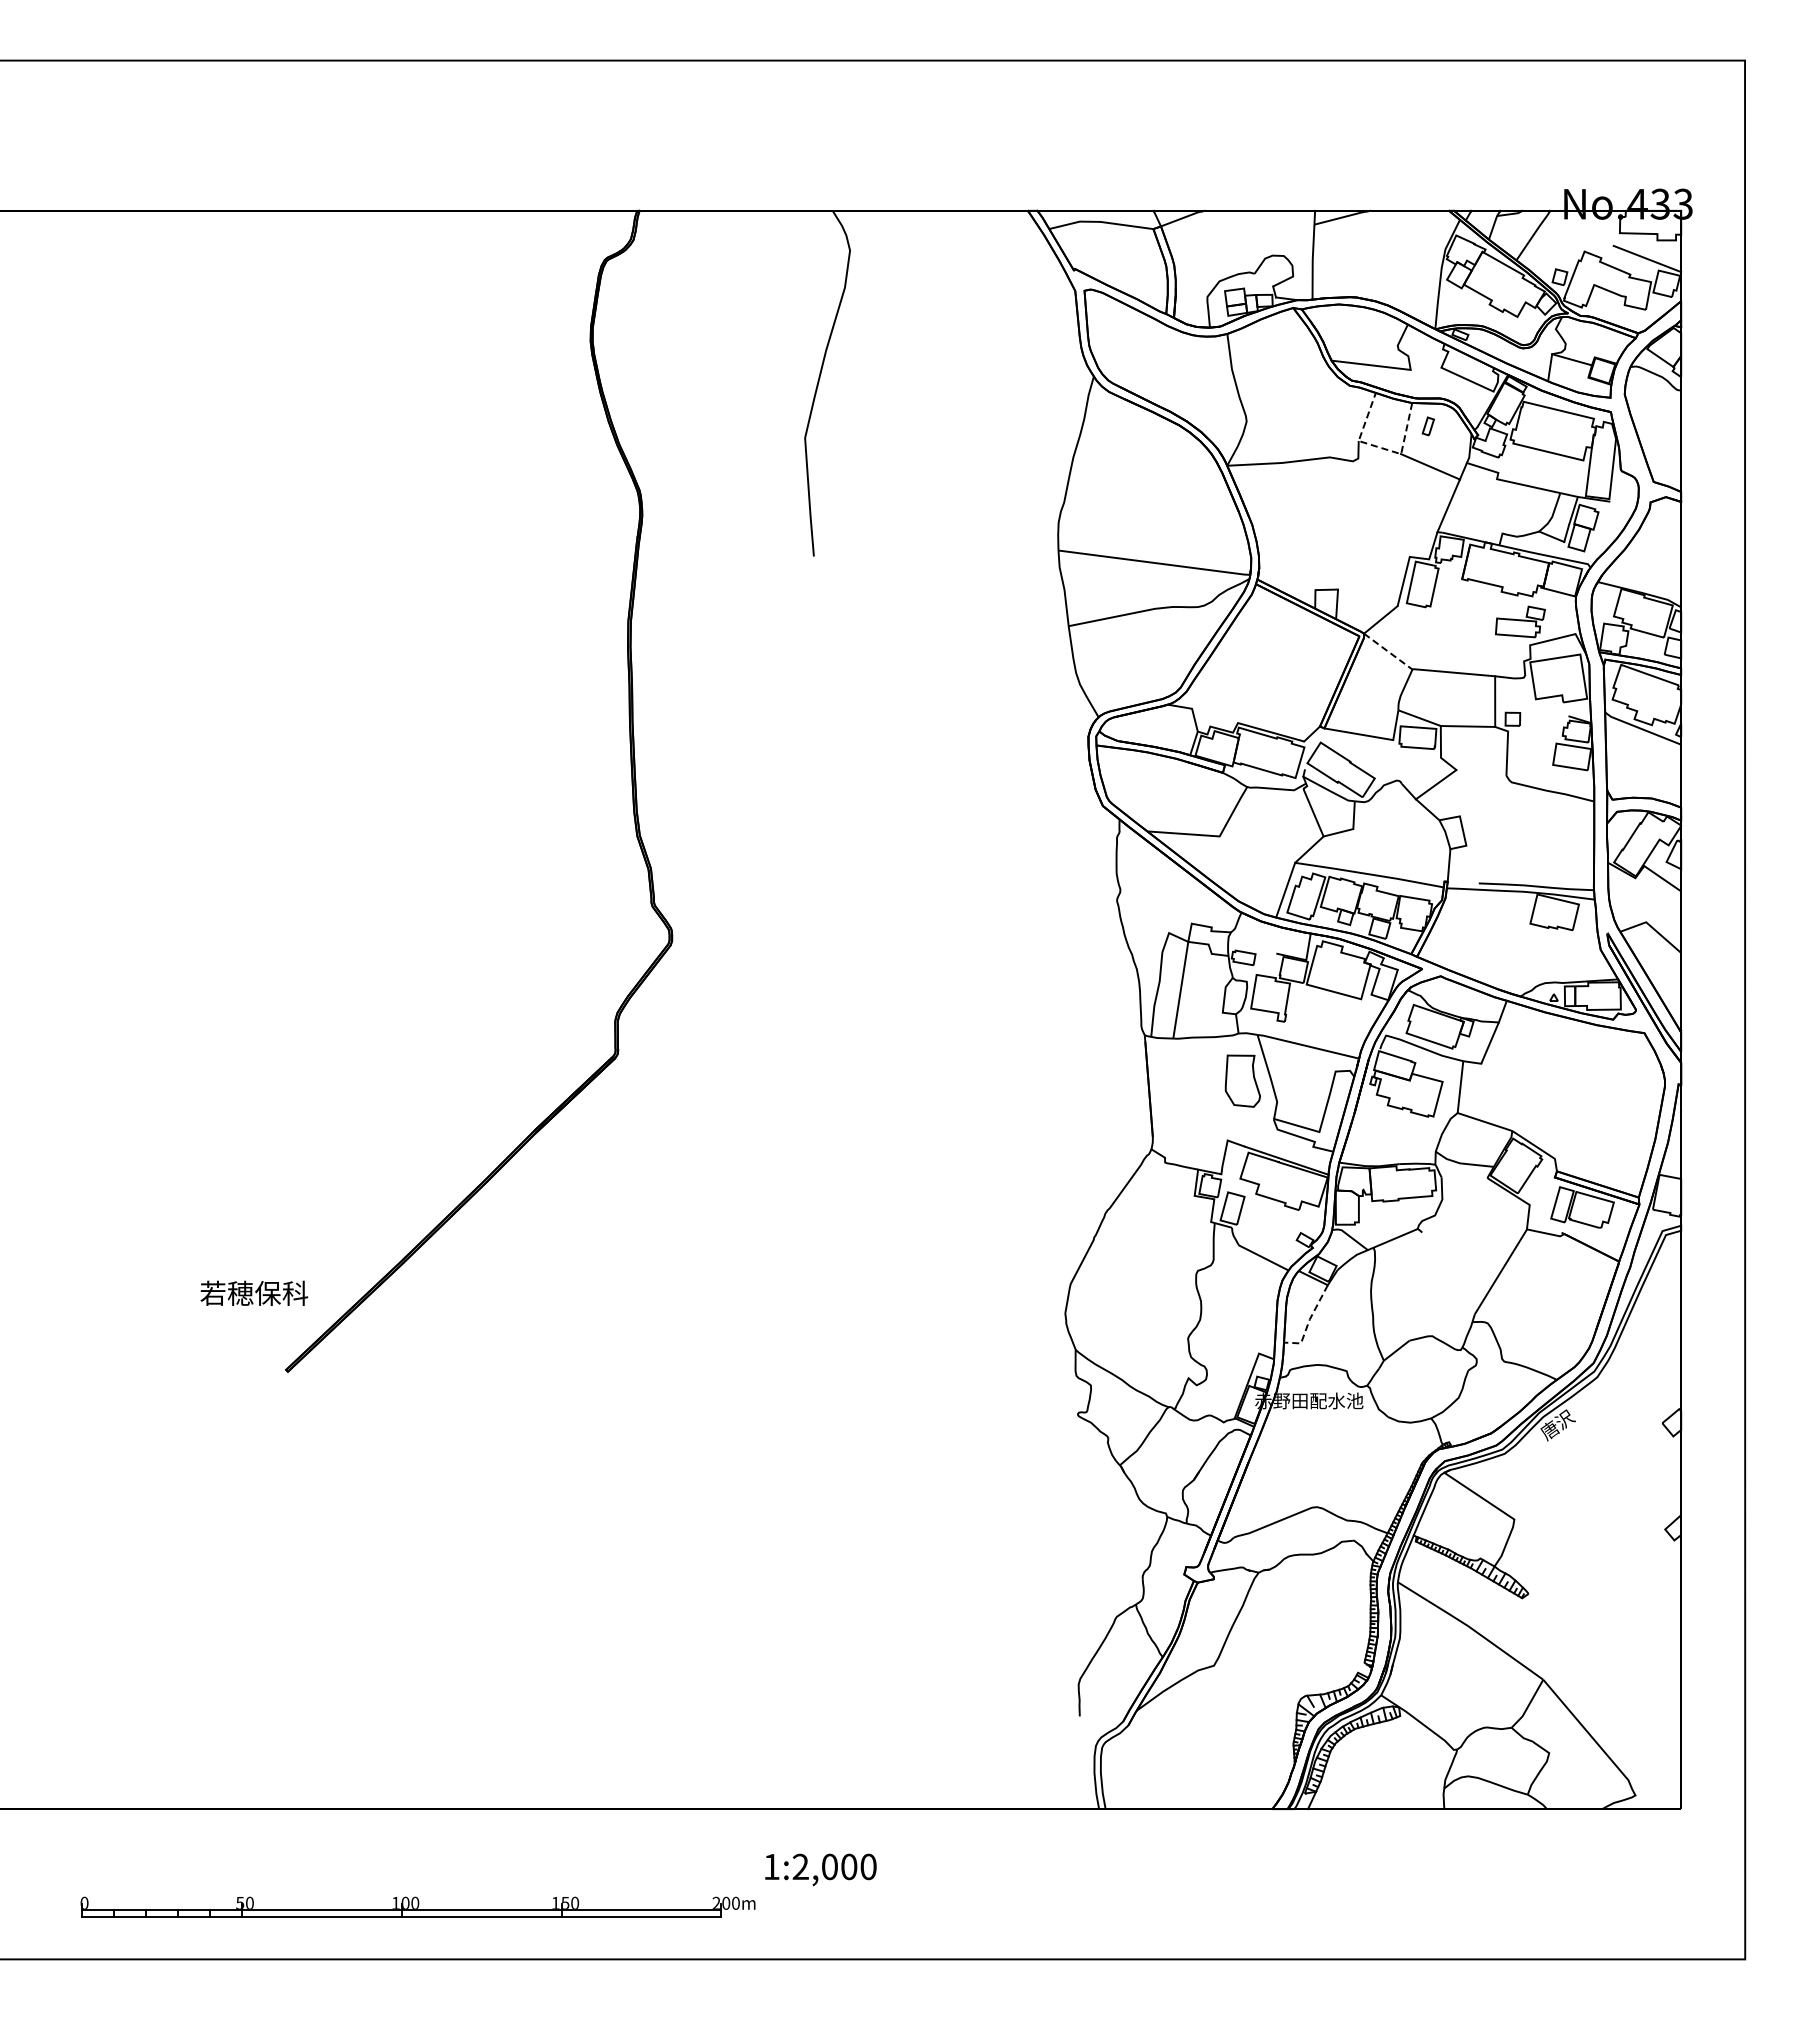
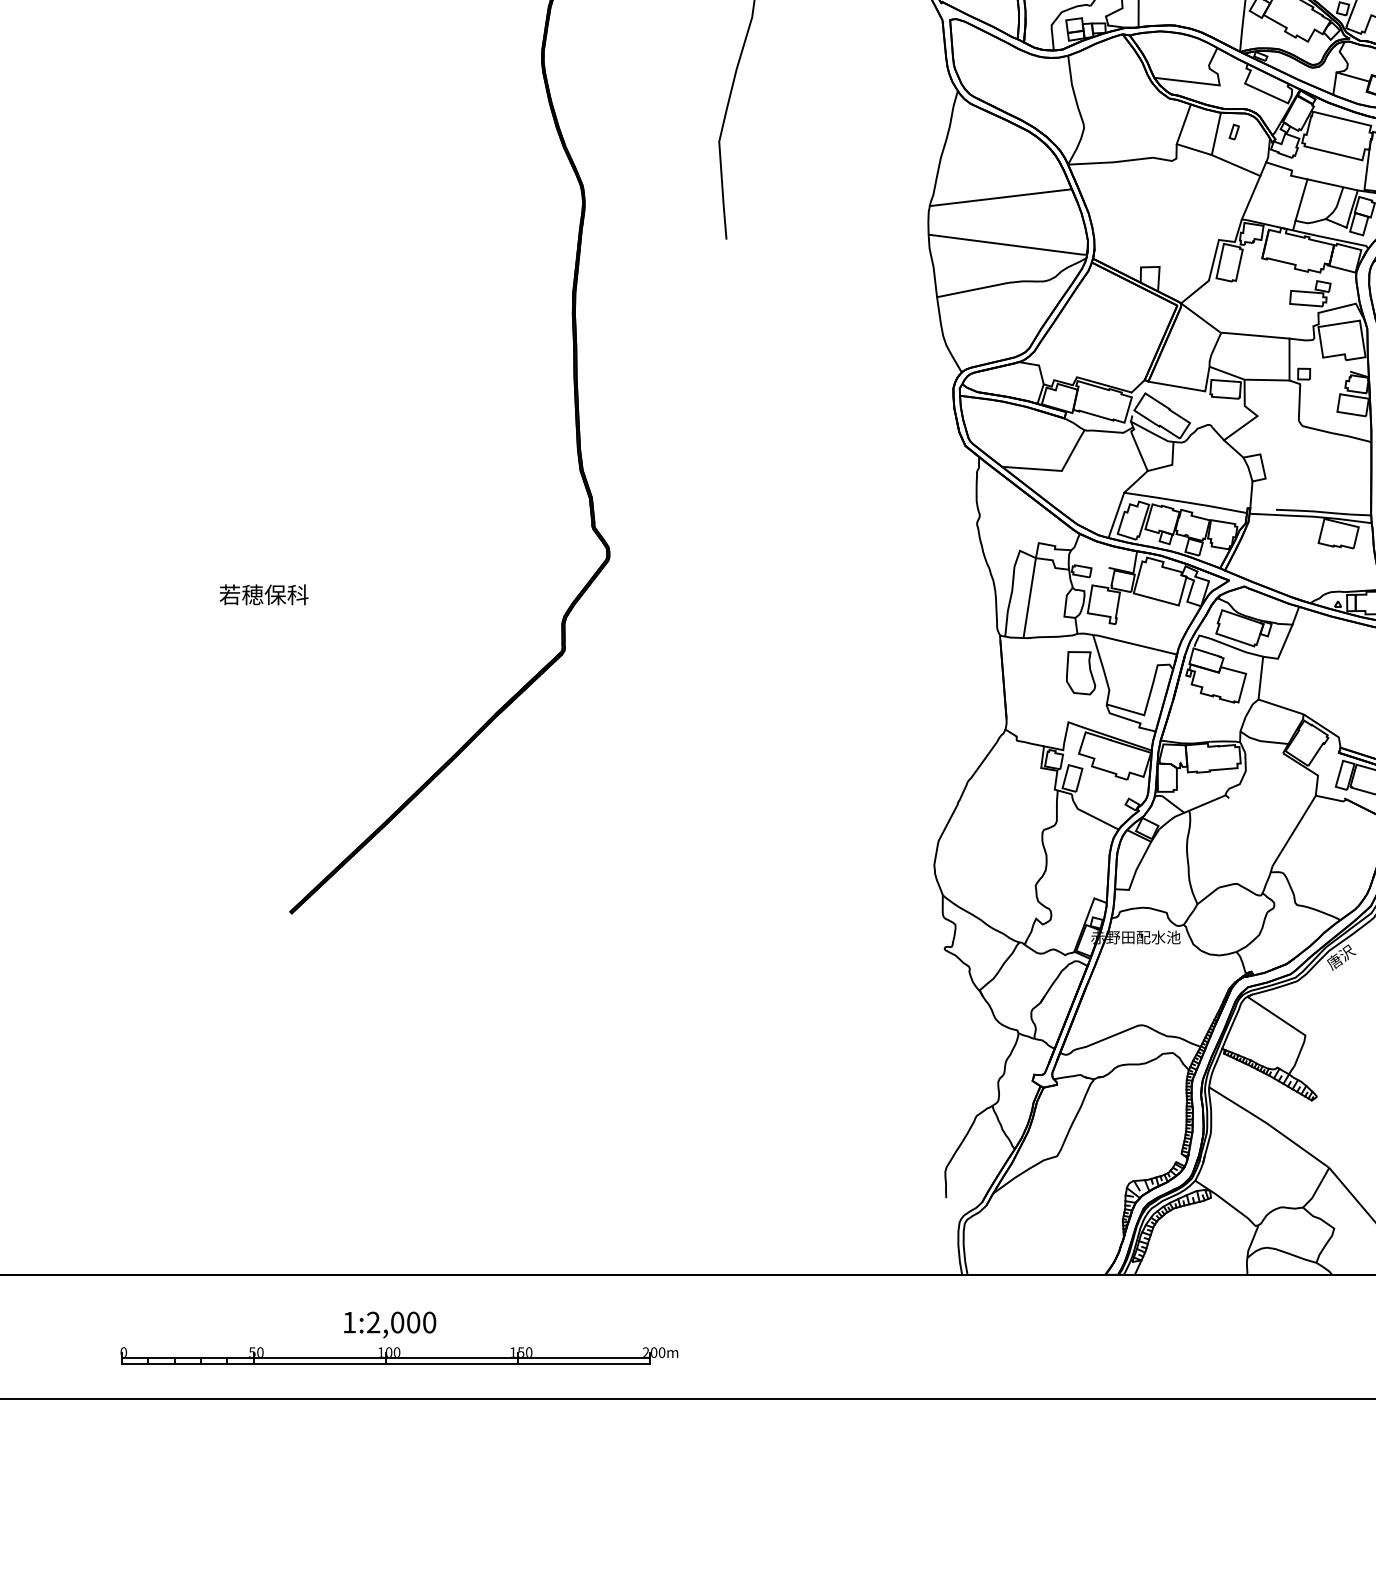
line: (1380, 447) -> (1194, 149), dashed -> solid
line: (1145, 505) -> (1000, 197), added
line: (1509, 508) -> (1301, 199), added
line: (1388, 651) -> (1201, 318), dashed -> solid
text: (254, 1292) -> (264, 594), moved
line: (1308, 1322) -> (1135, 872), dashed -> solid
text: (820, 1869) -> (389, 1324), moved

